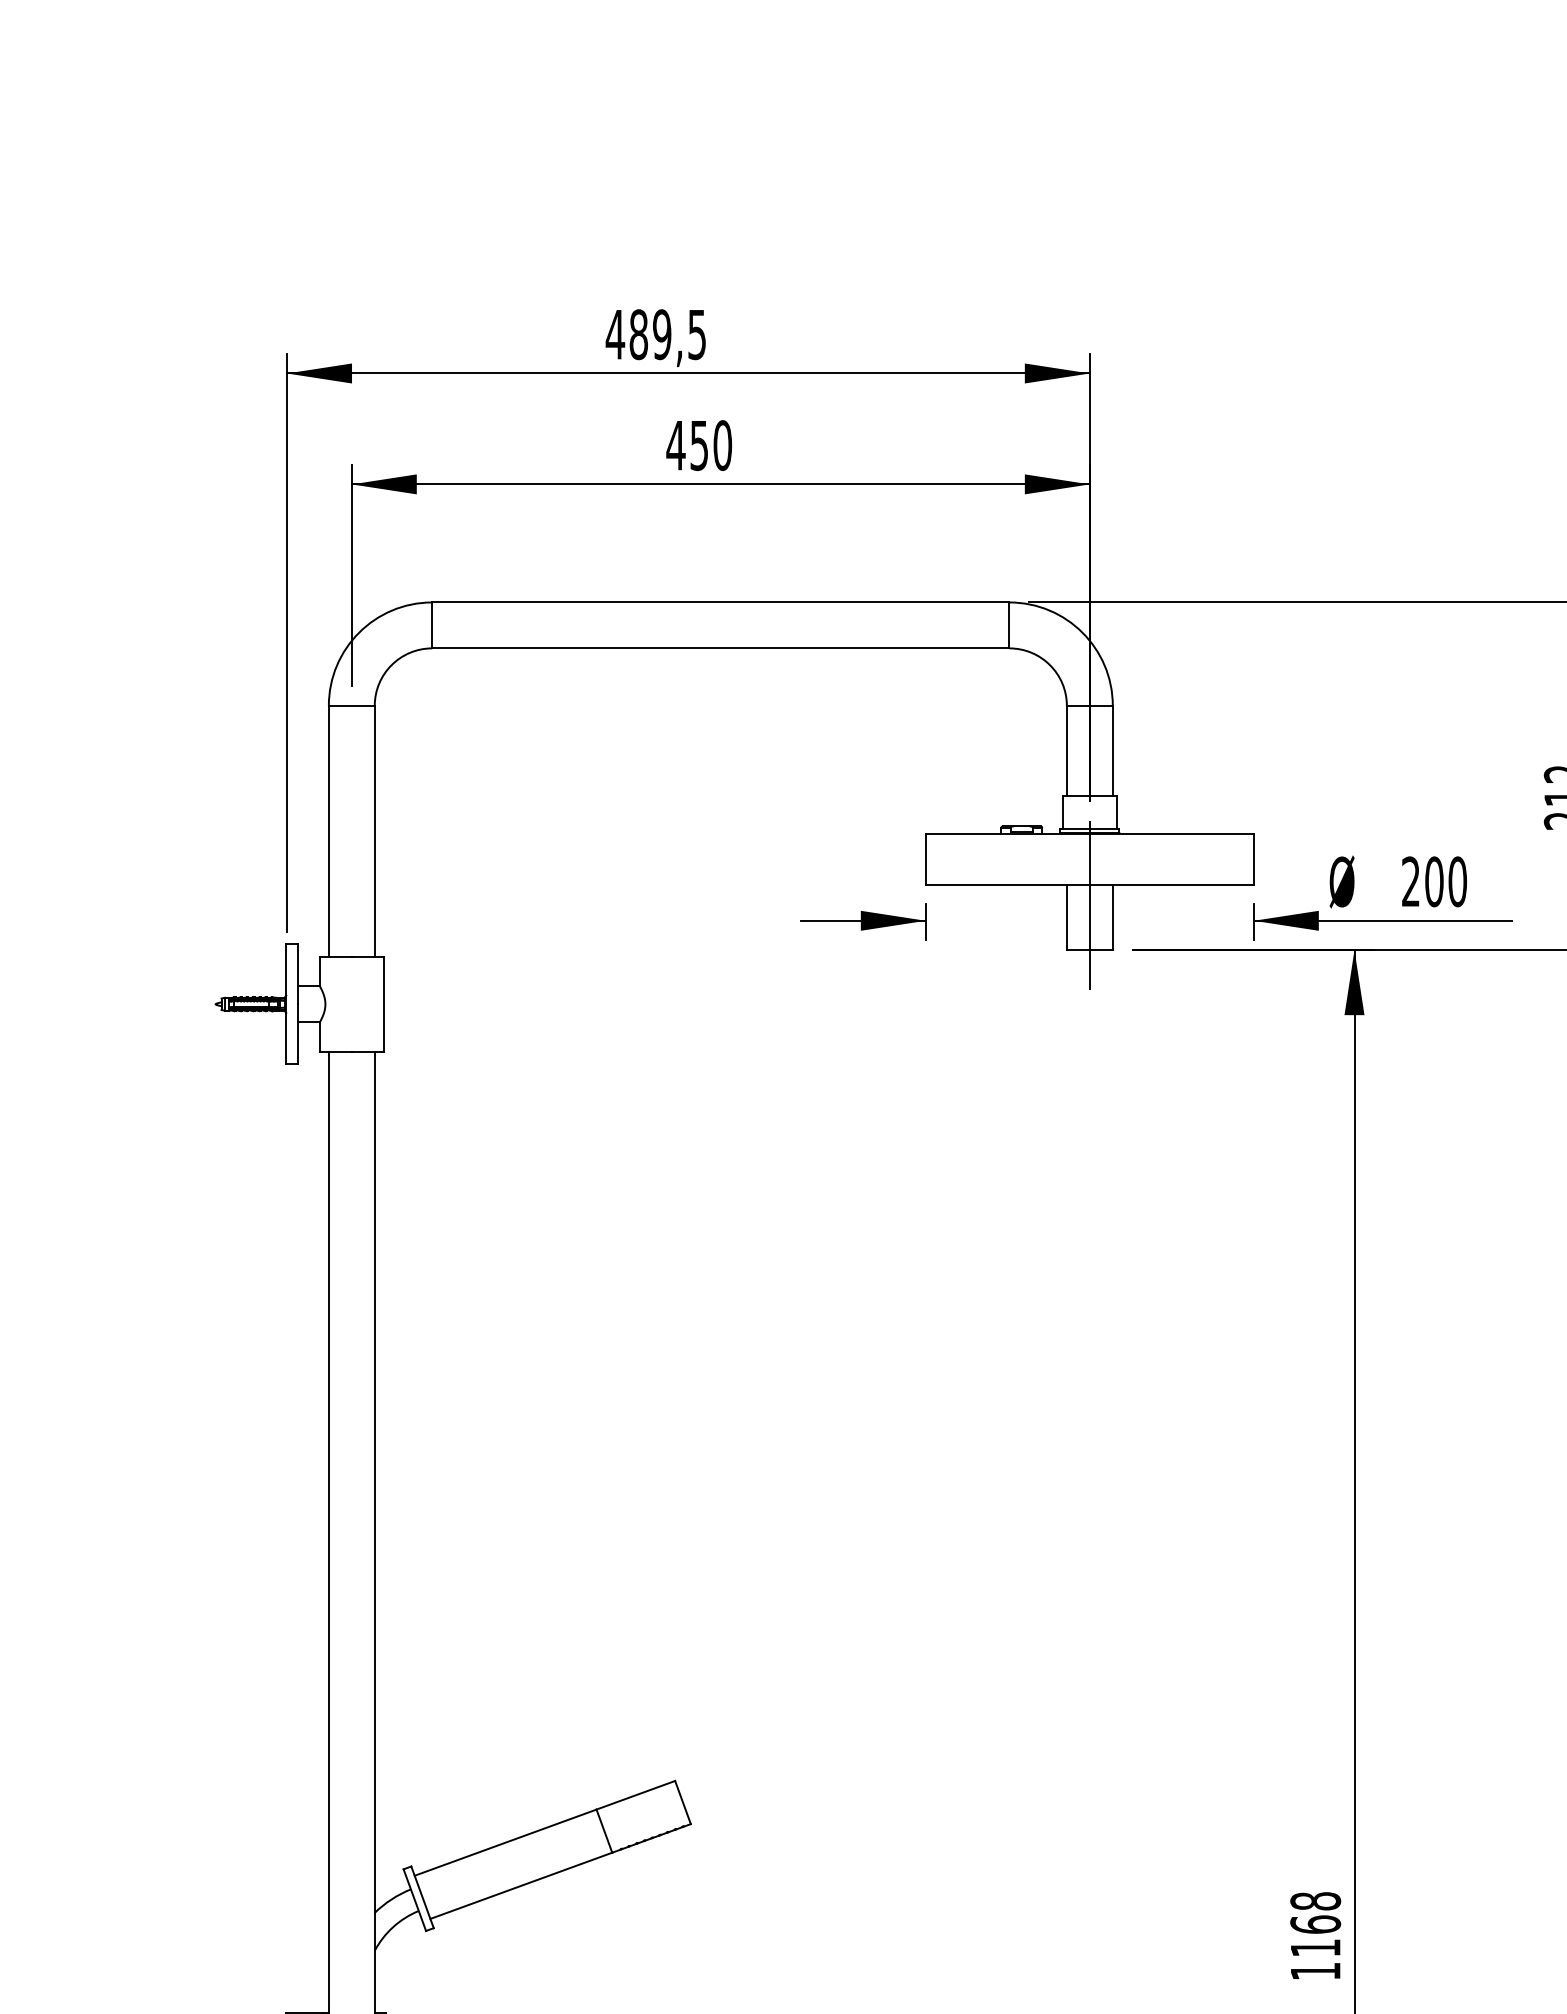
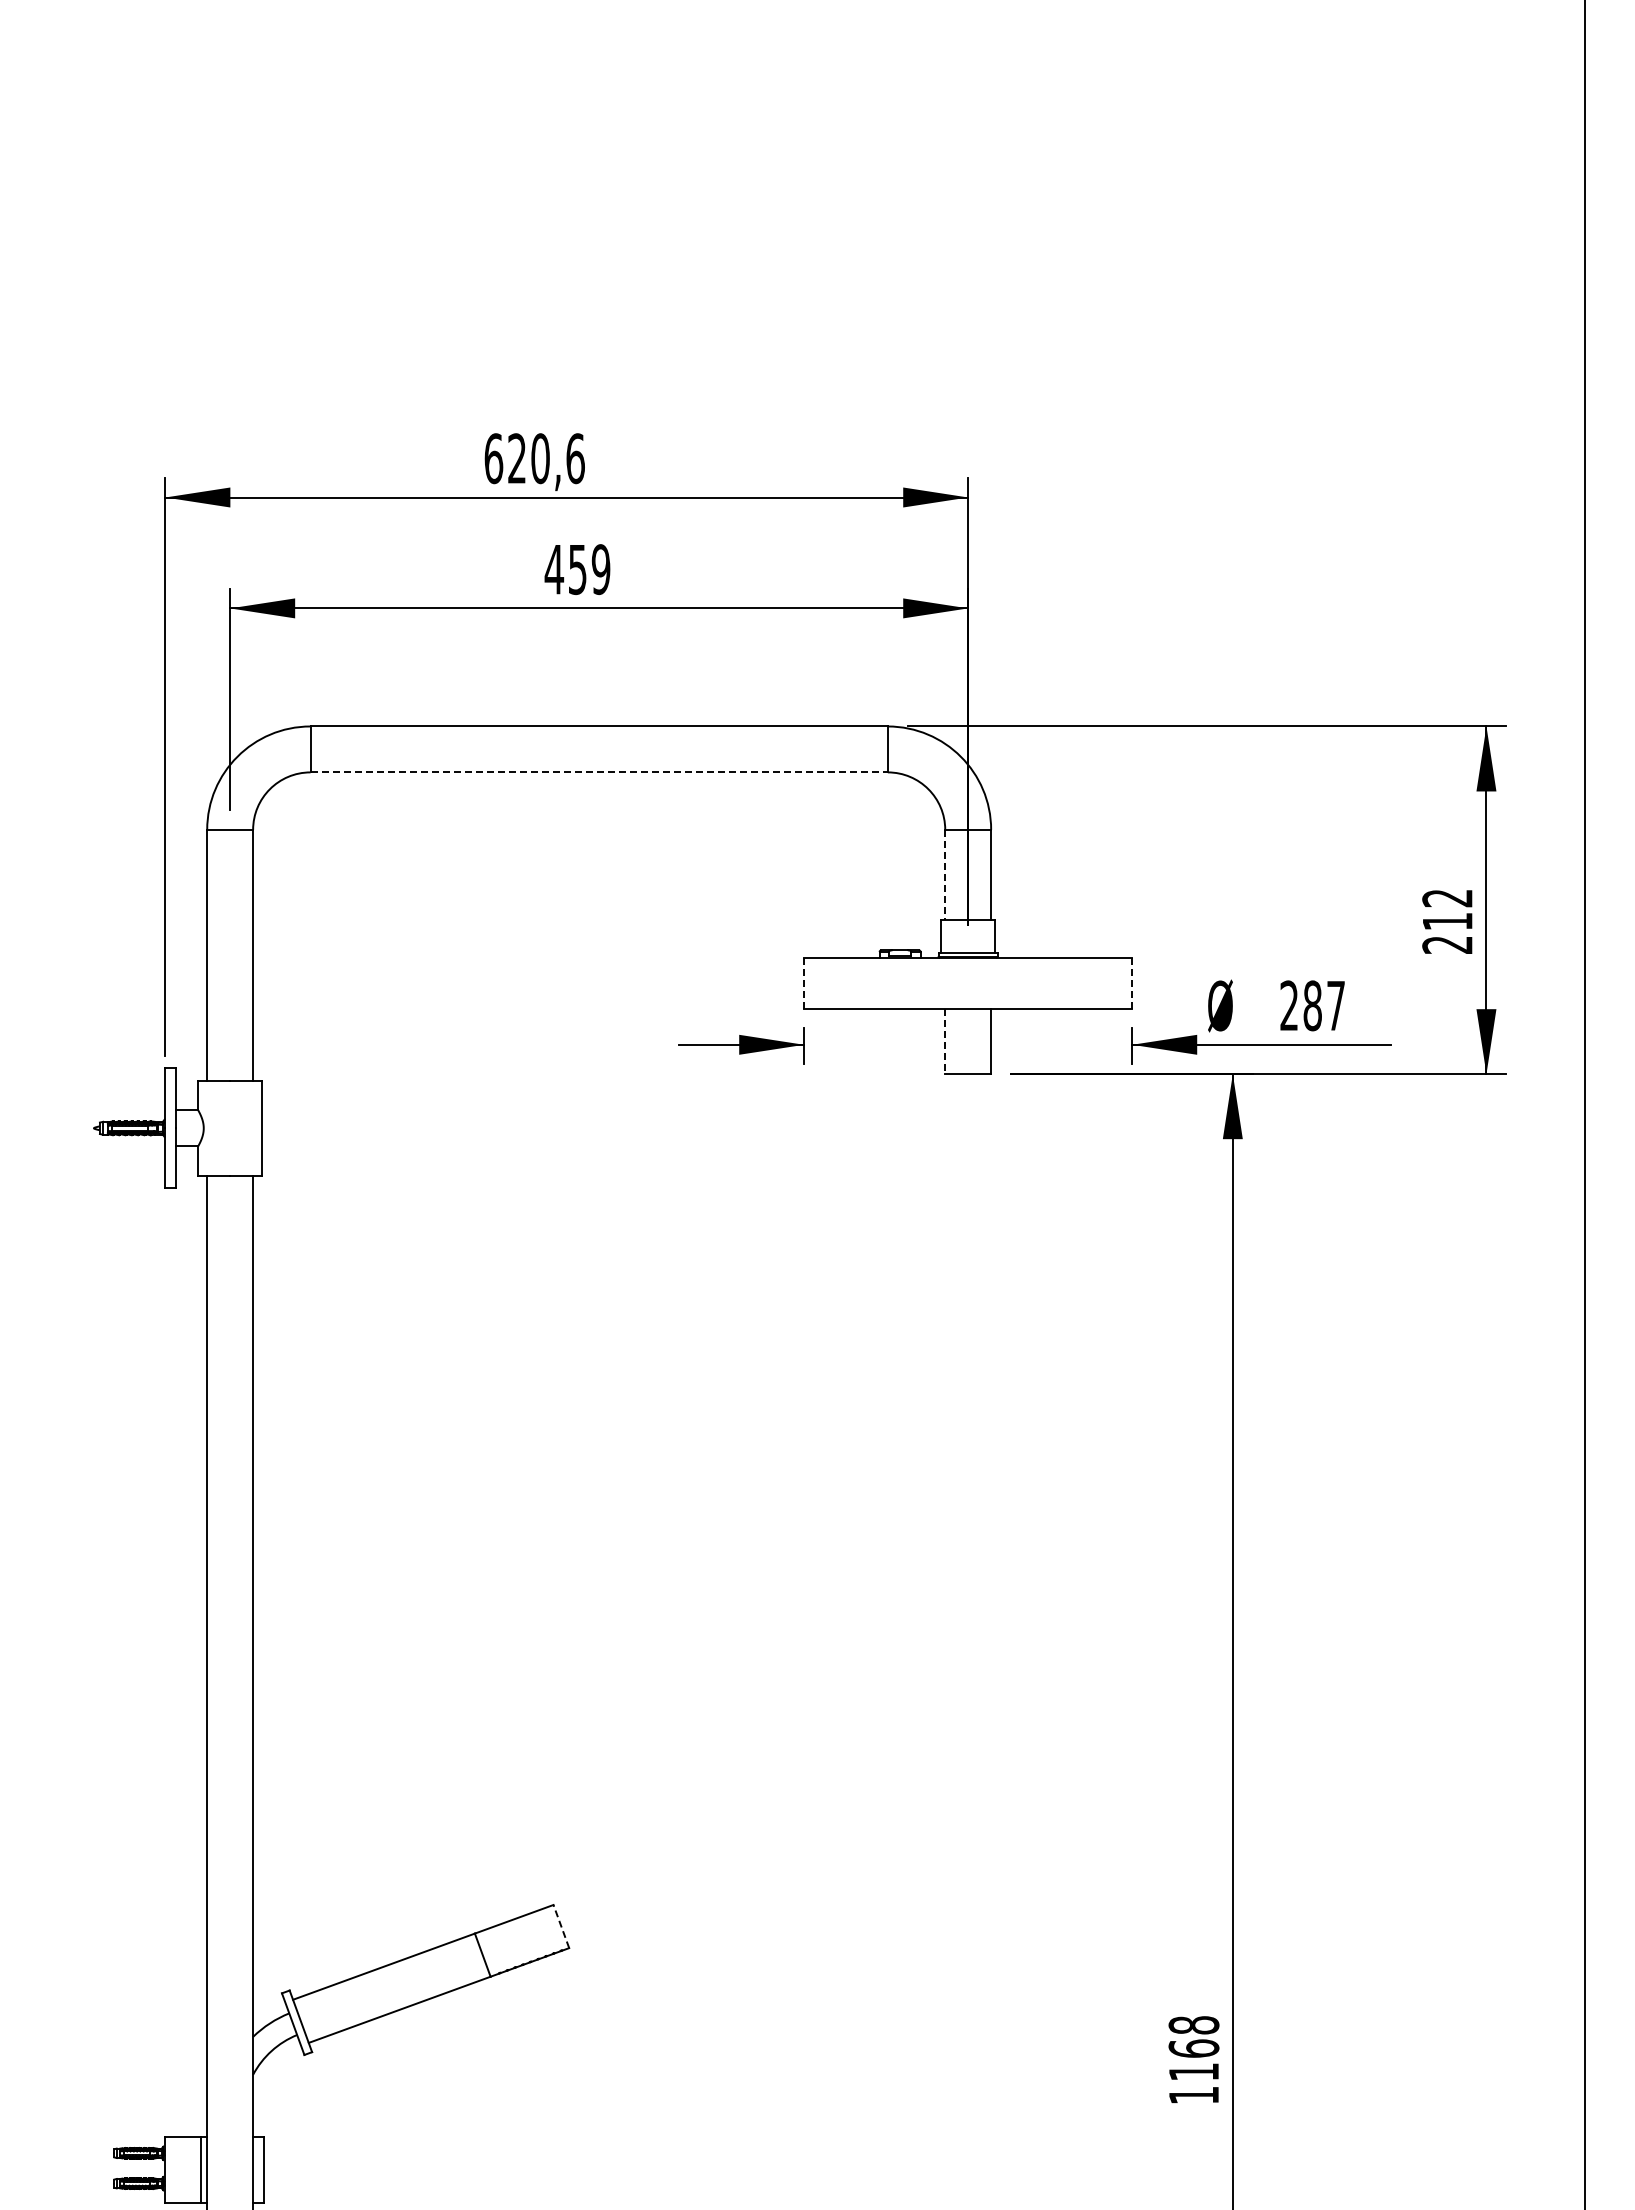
text: (656, 334) -> (534, 458), 489,5 -> 620,6
text: (722, 445) -> (600, 569), 450 -> 459
line: (721, 648) -> (599, 772), solid -> dashed
line: (1067, 751) -> (945, 875), solid -> dashed
line: (1254, 858) -> (1132, 982), solid -> dashed
line: (926, 859) -> (804, 983), solid -> dashed
text: (1446, 881) -> (1324, 1005), 200 -> 287
line: (1090, 904) -> (968, 1028), removed
line: (1067, 917) -> (945, 1041), solid -> dashed
line: (683, 1802) -> (561, 1926), solid -> dashed

